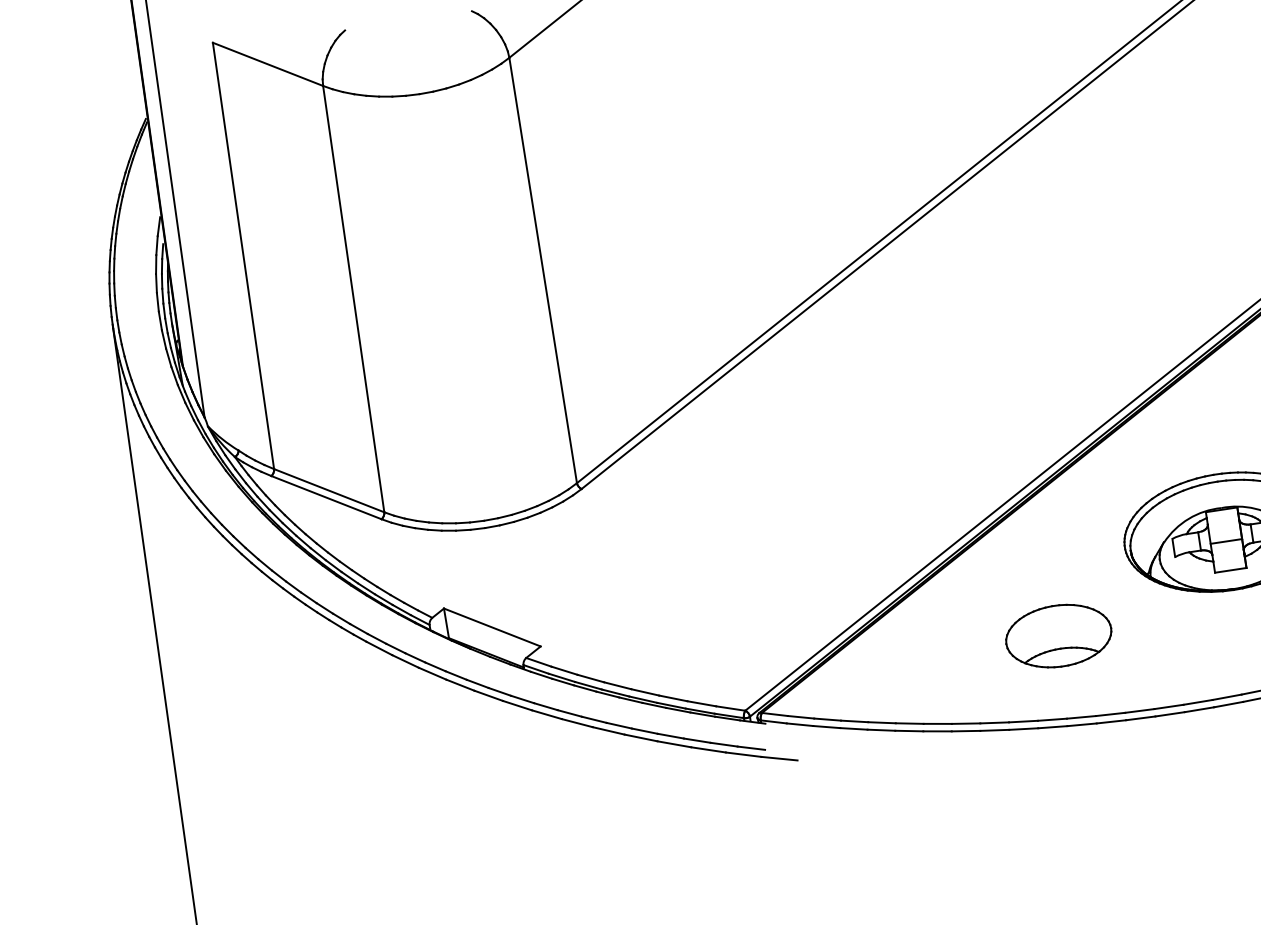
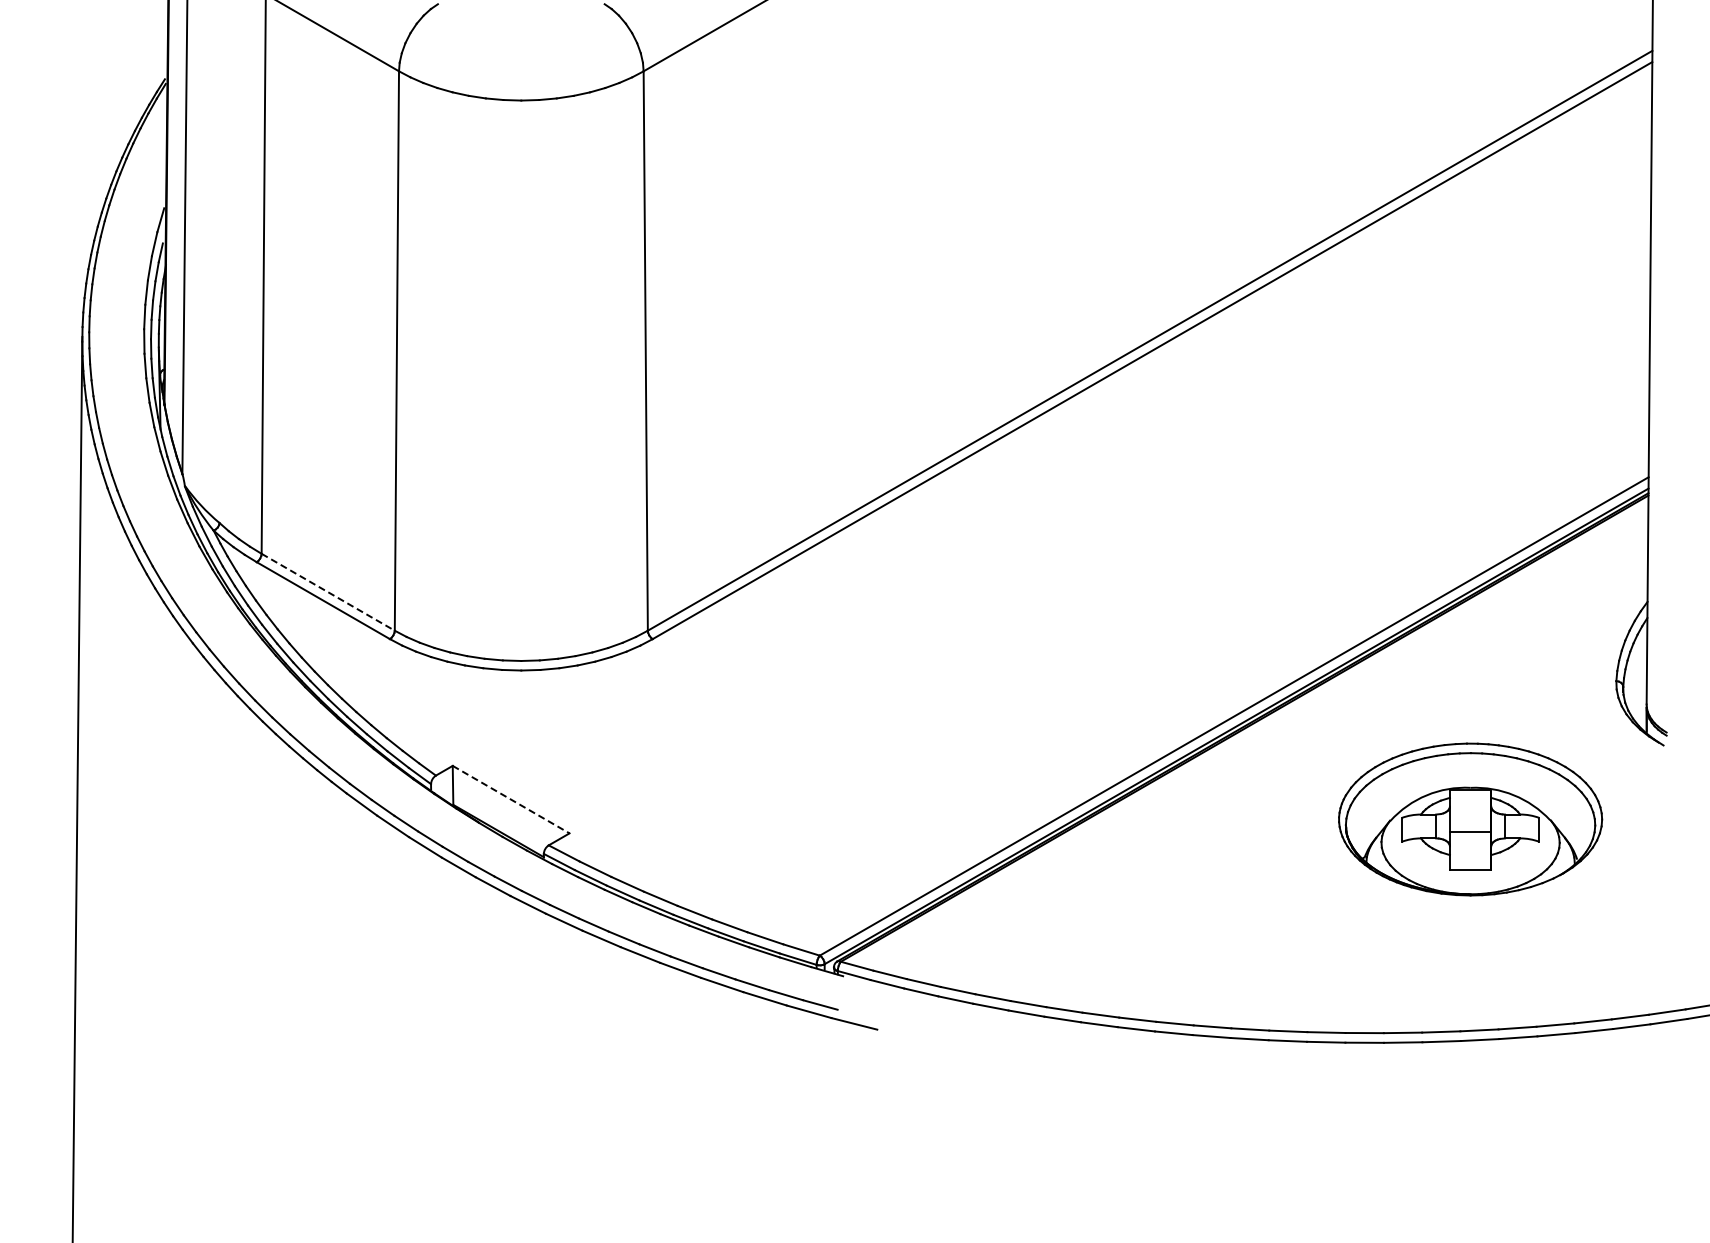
line: (329, 490) -> (328, 592), solid -> dashed
line: (492, 627) -> (511, 799), solid -> dashed
part: (1058, 636) -> (1236, 920), removed

